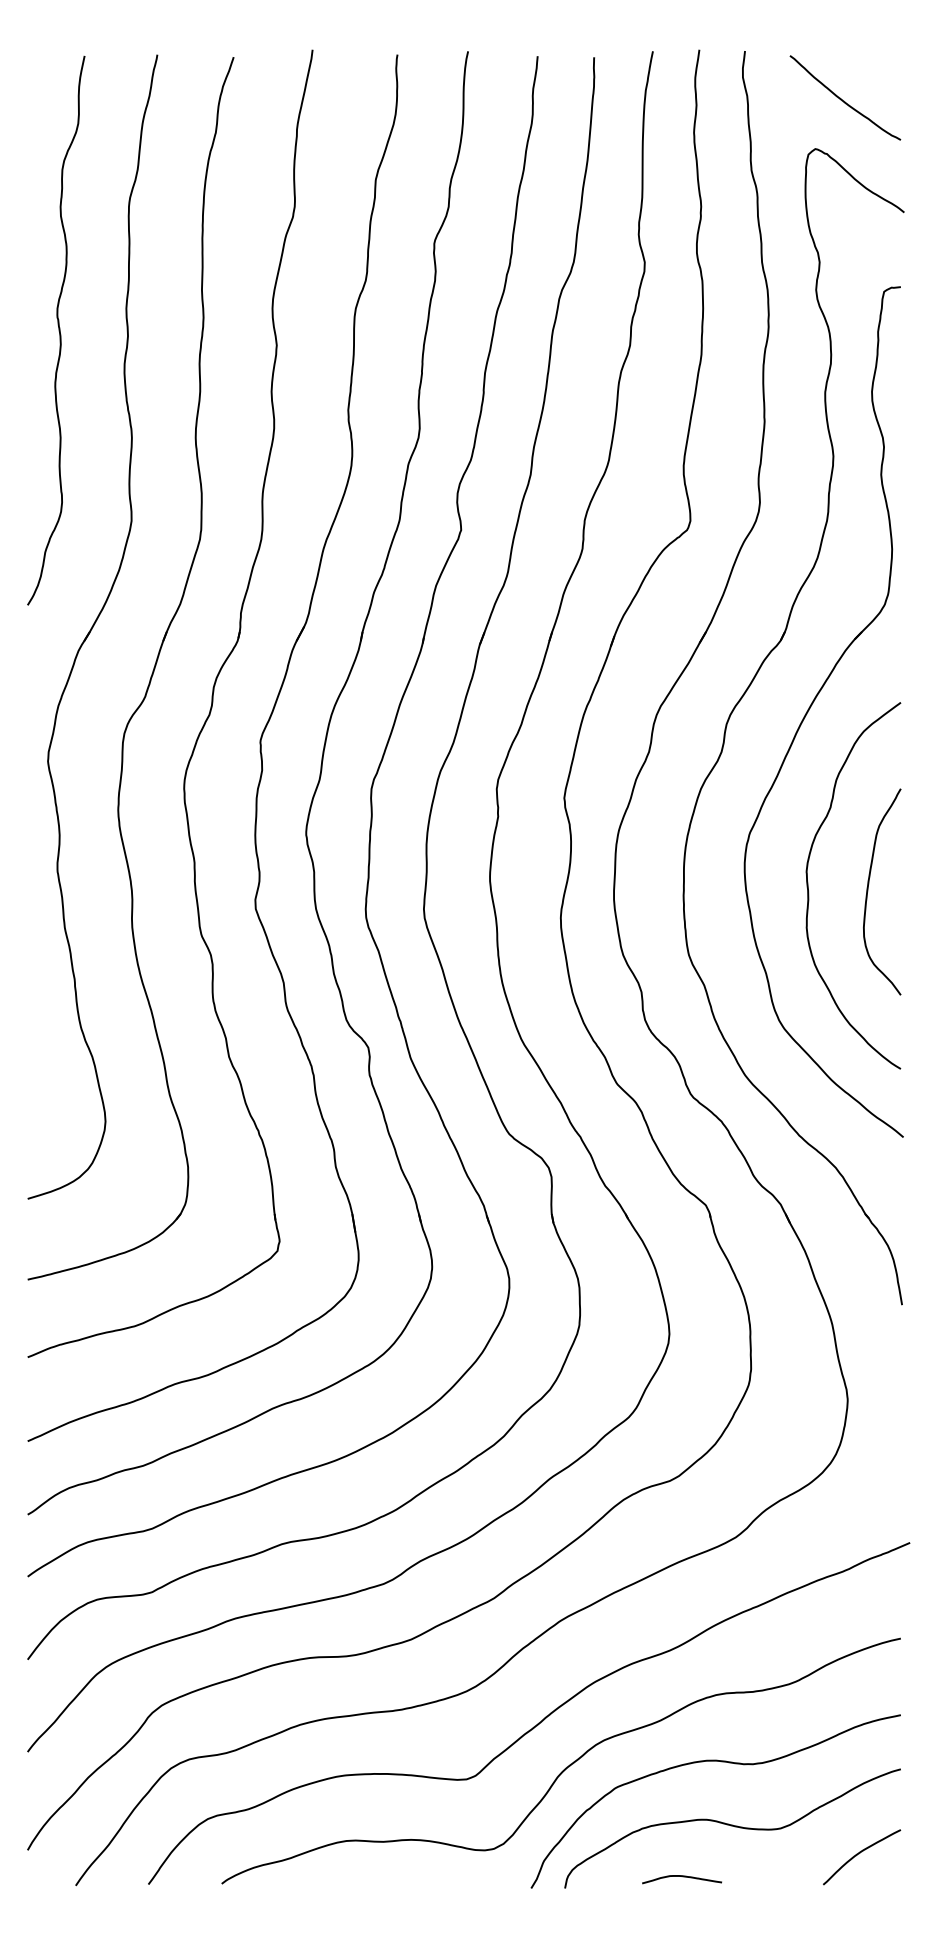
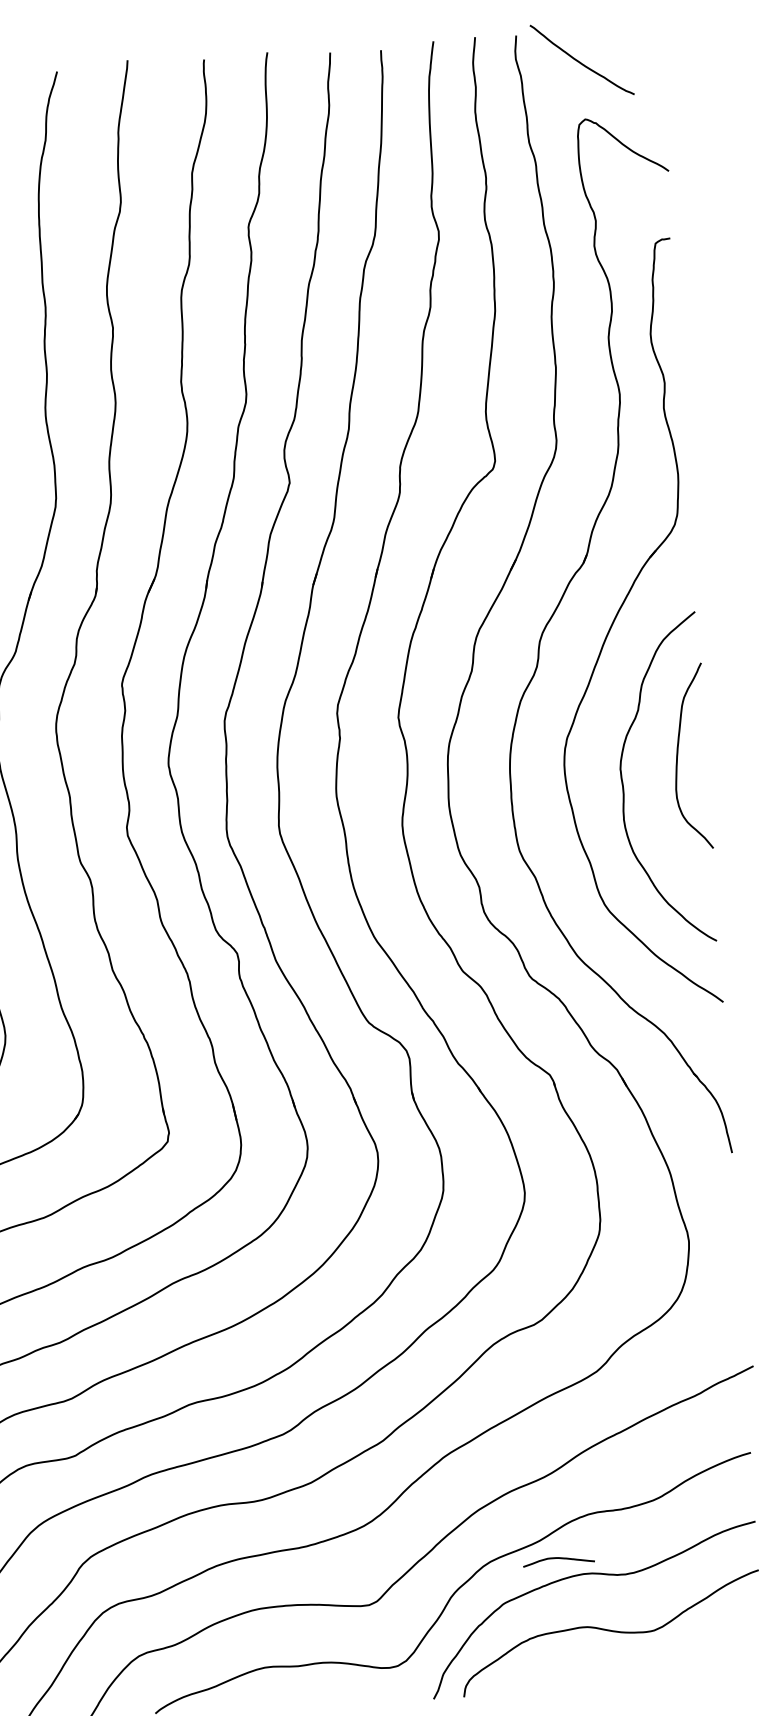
curve: (844, 100) -> (581, 62), moved
curve: (868, 891) -> (678, 757), moved
curve: (860, 1853) -> (727, 1648), removed
curve: (682, 1877) -> (559, 1559), moved

